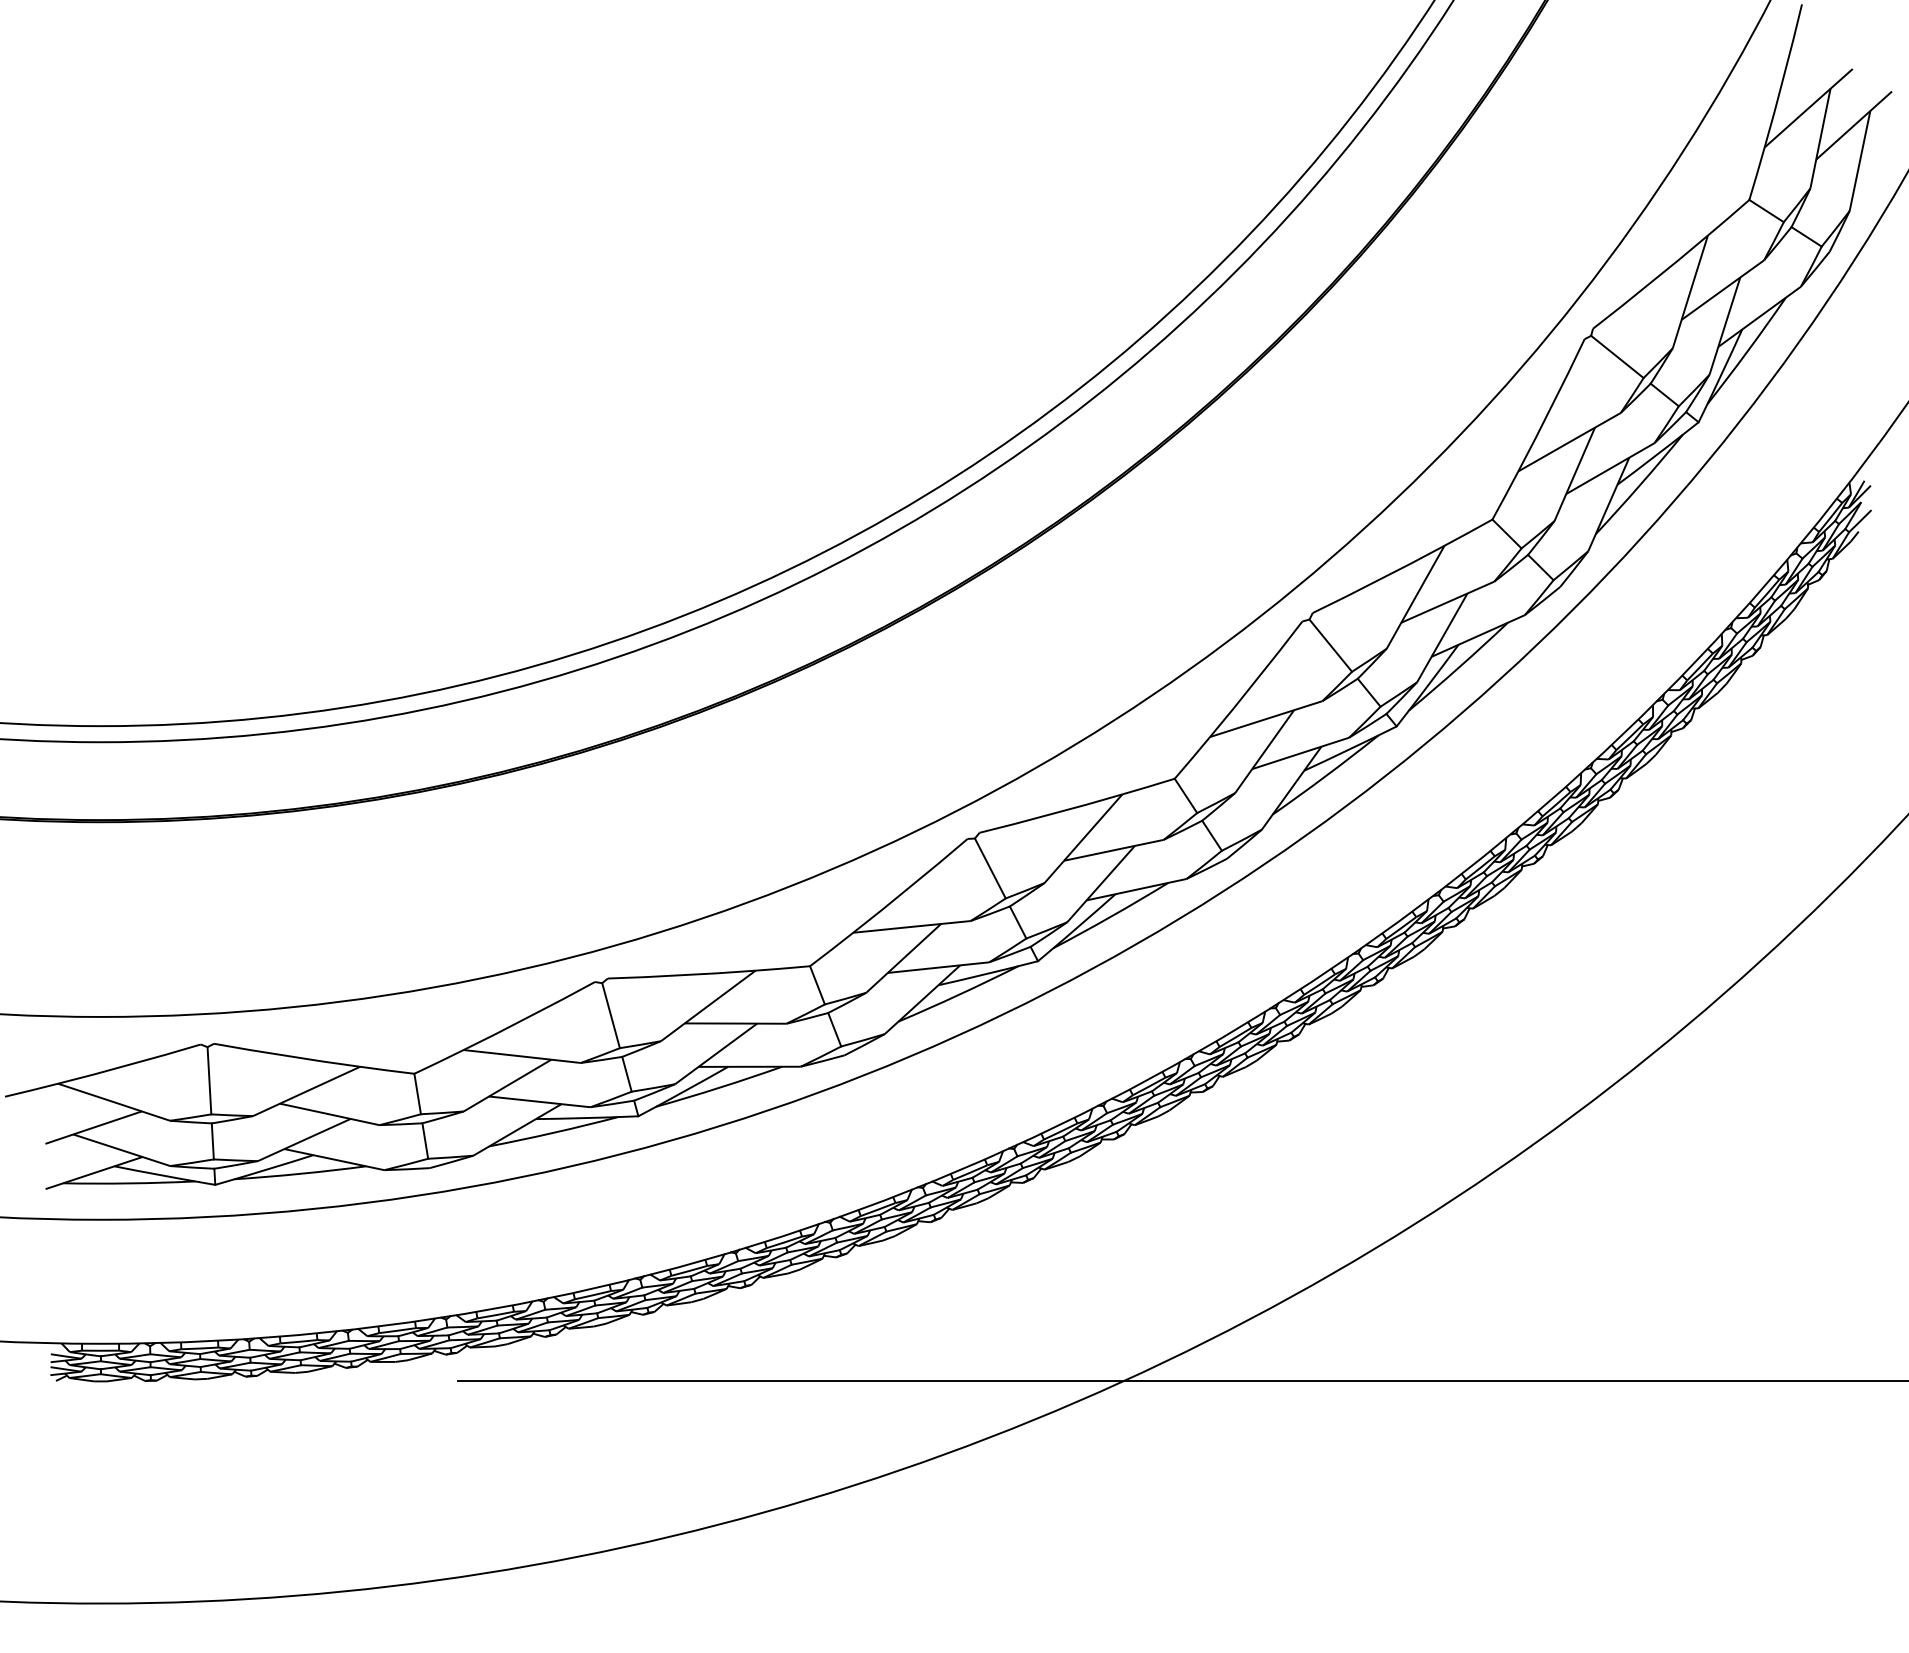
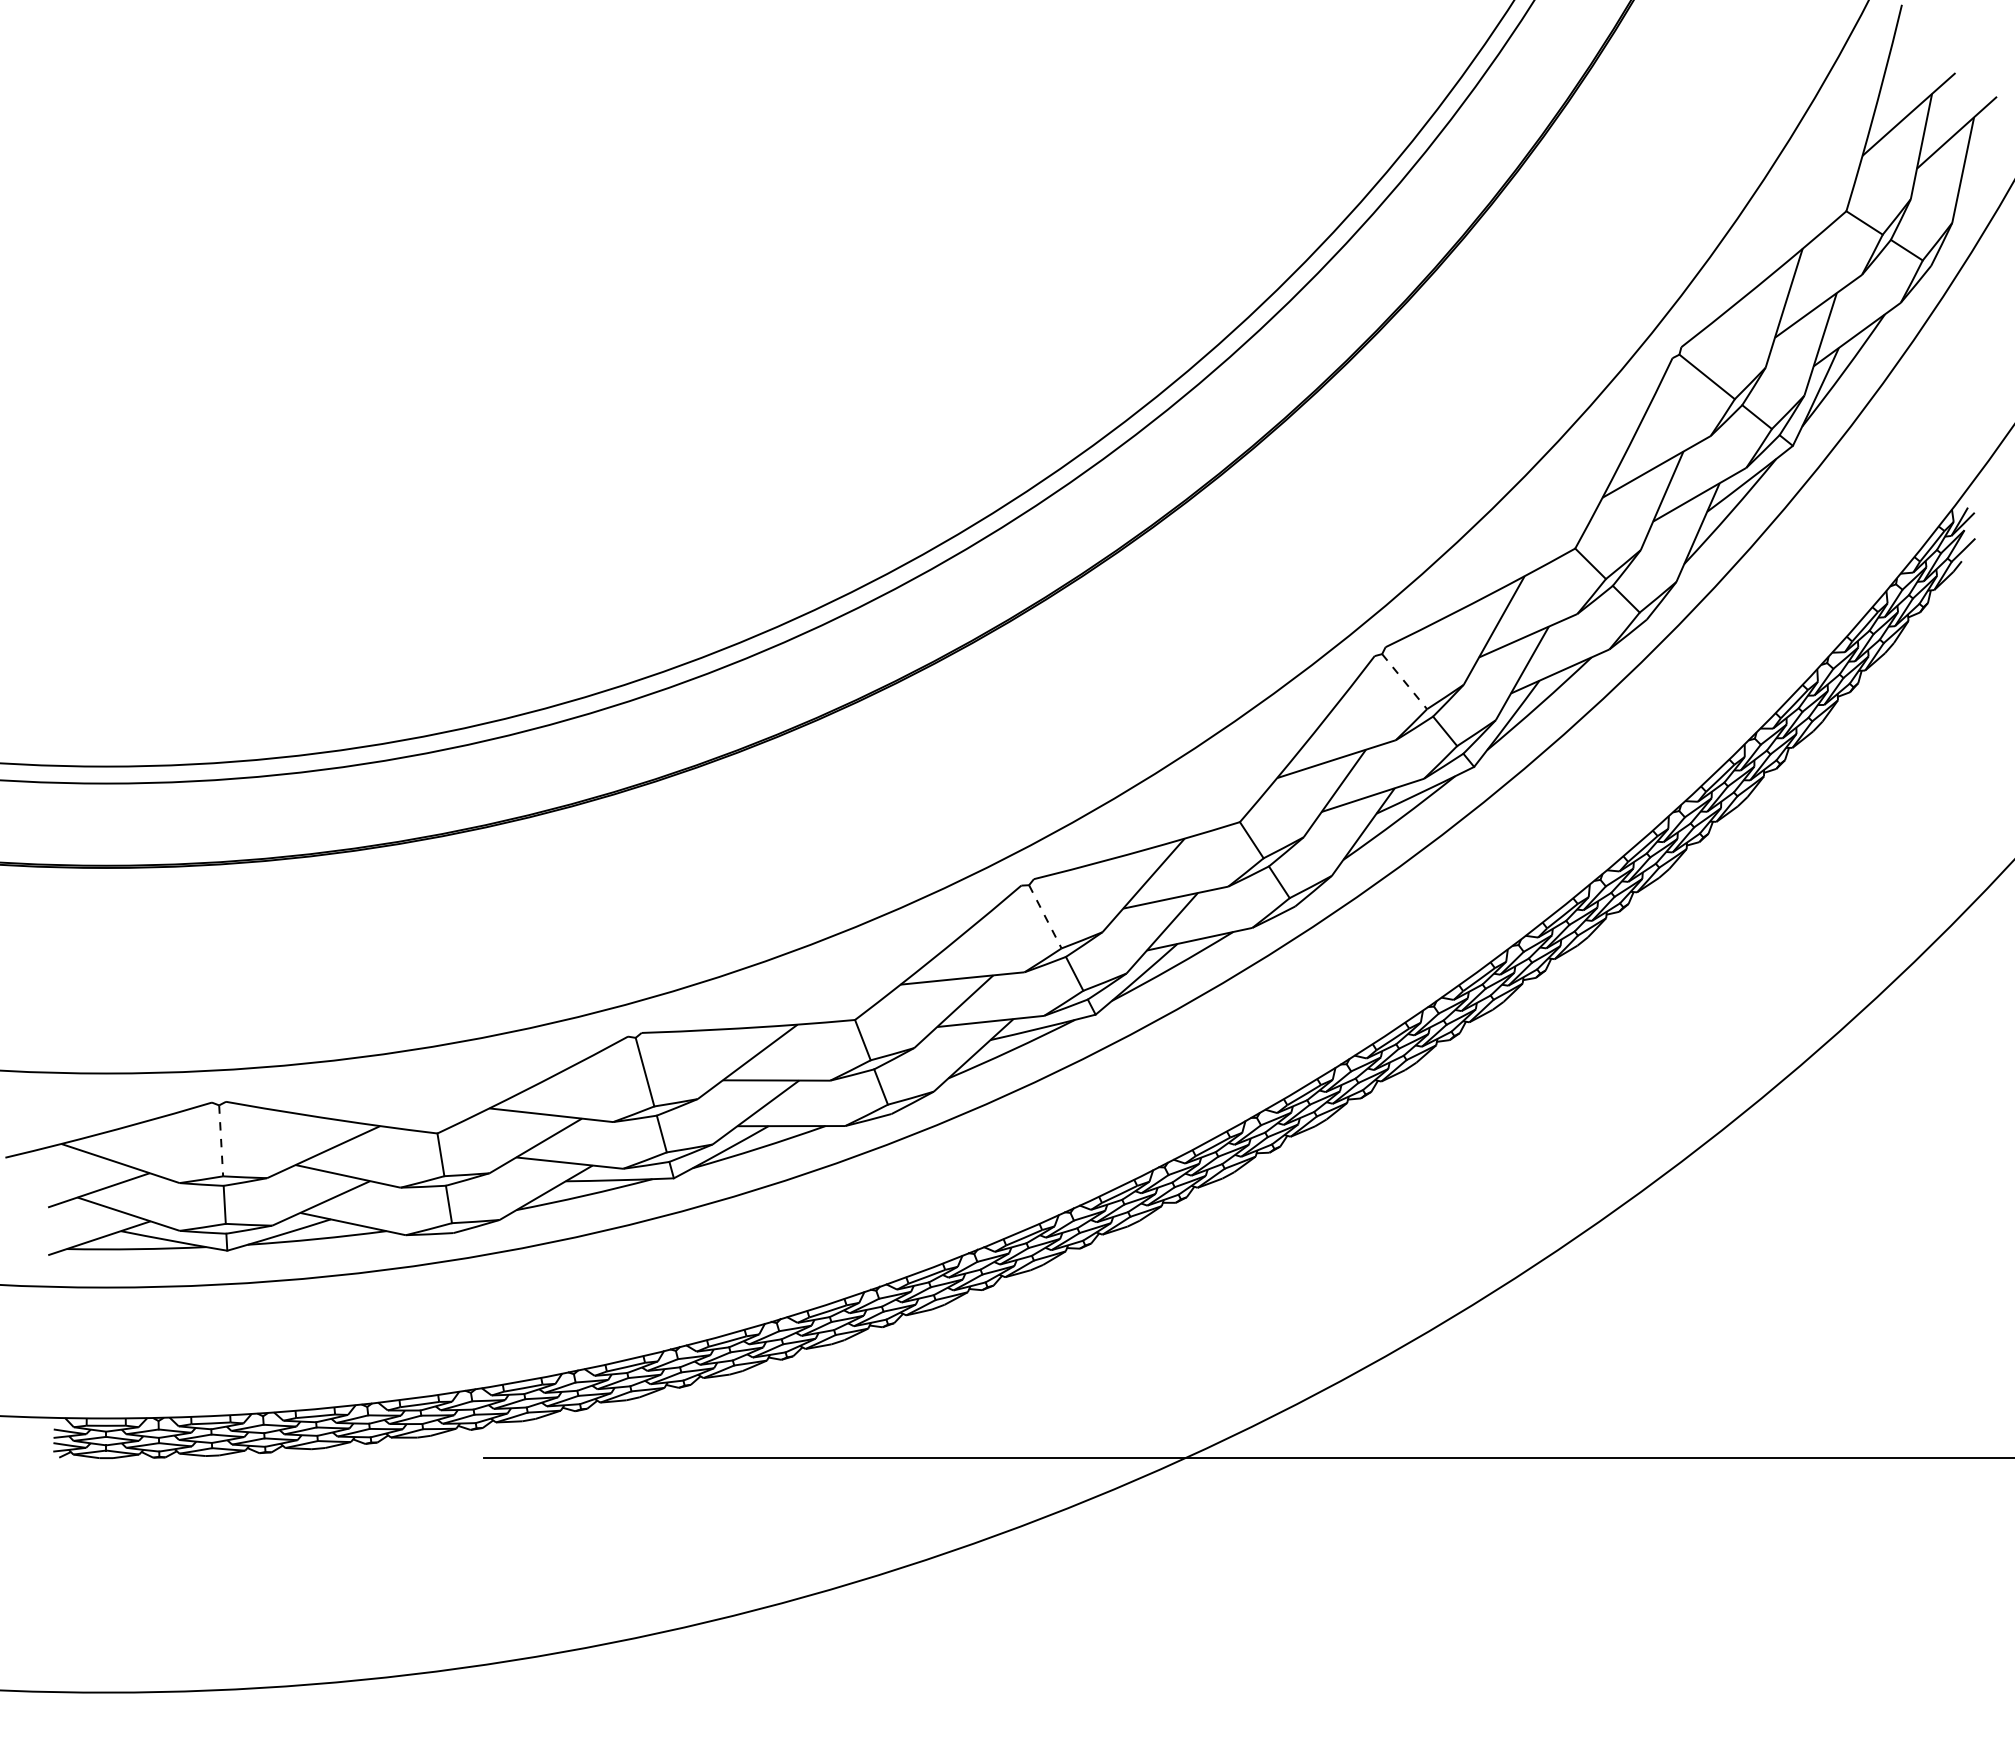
line: (1330, 645) -> (1404, 681), solid -> dashed
line: (990, 868) -> (1045, 916), solid -> dashed
line: (209, 1080) -> (221, 1140), solid -> dashed

